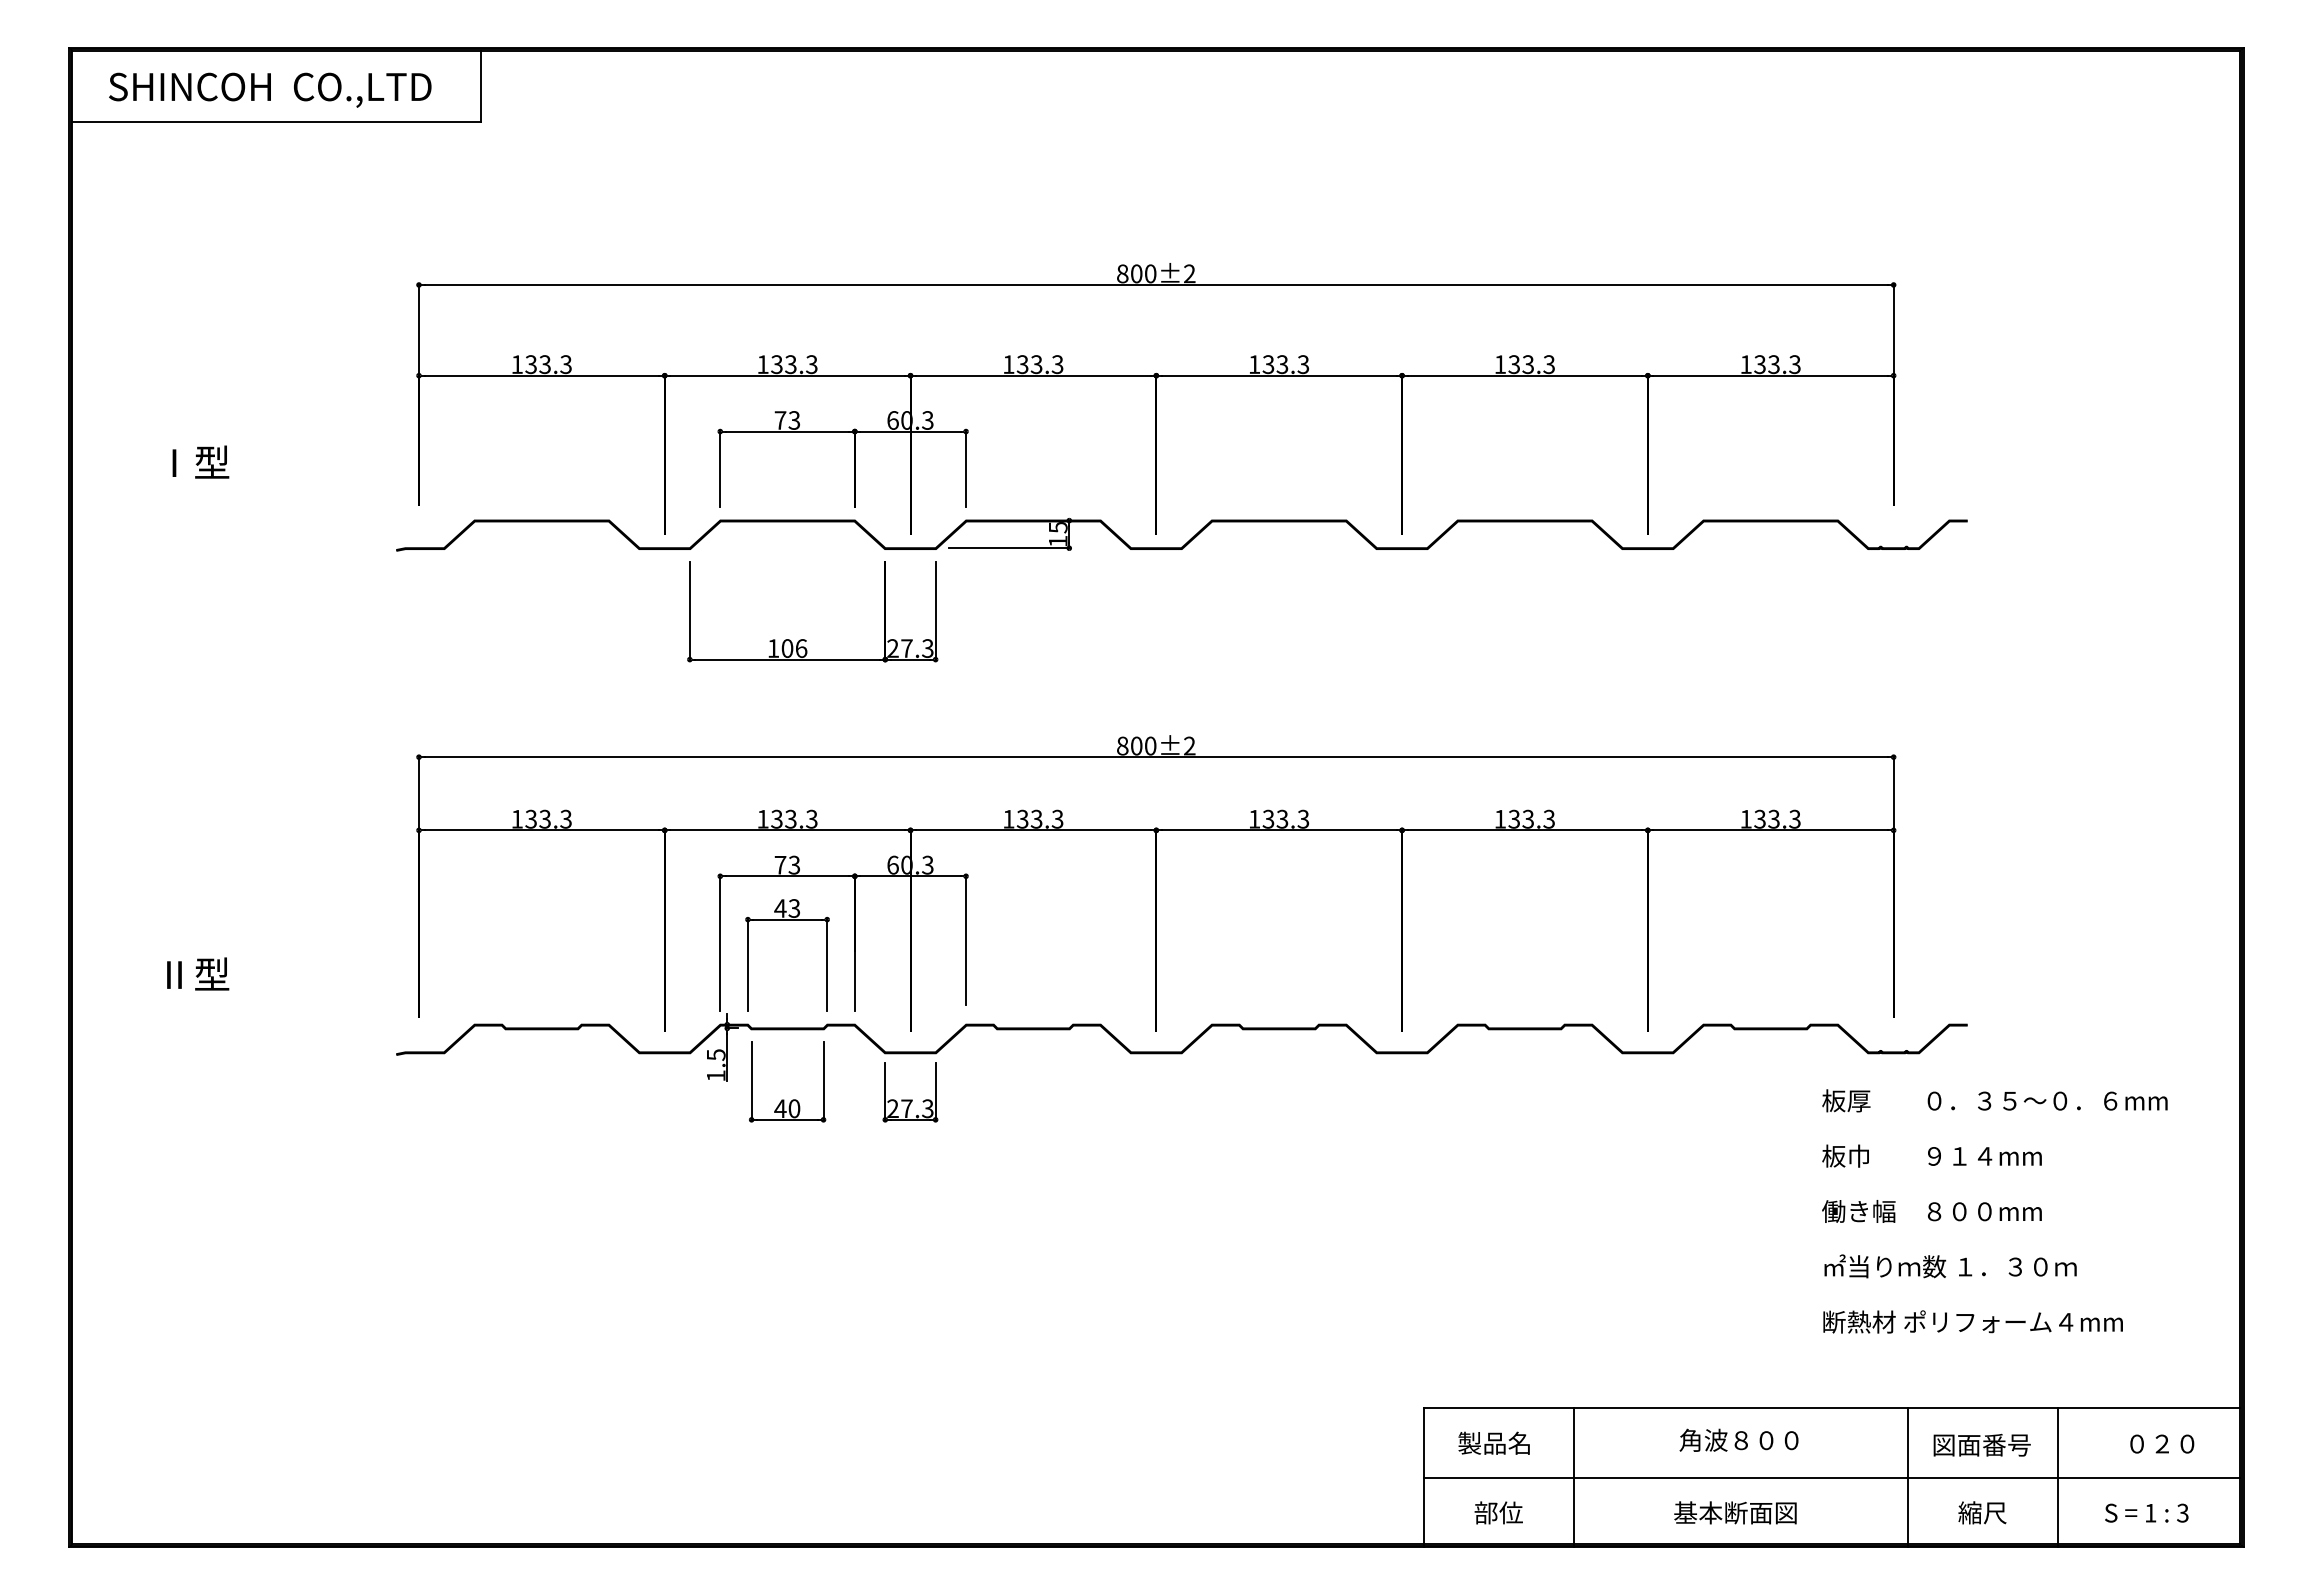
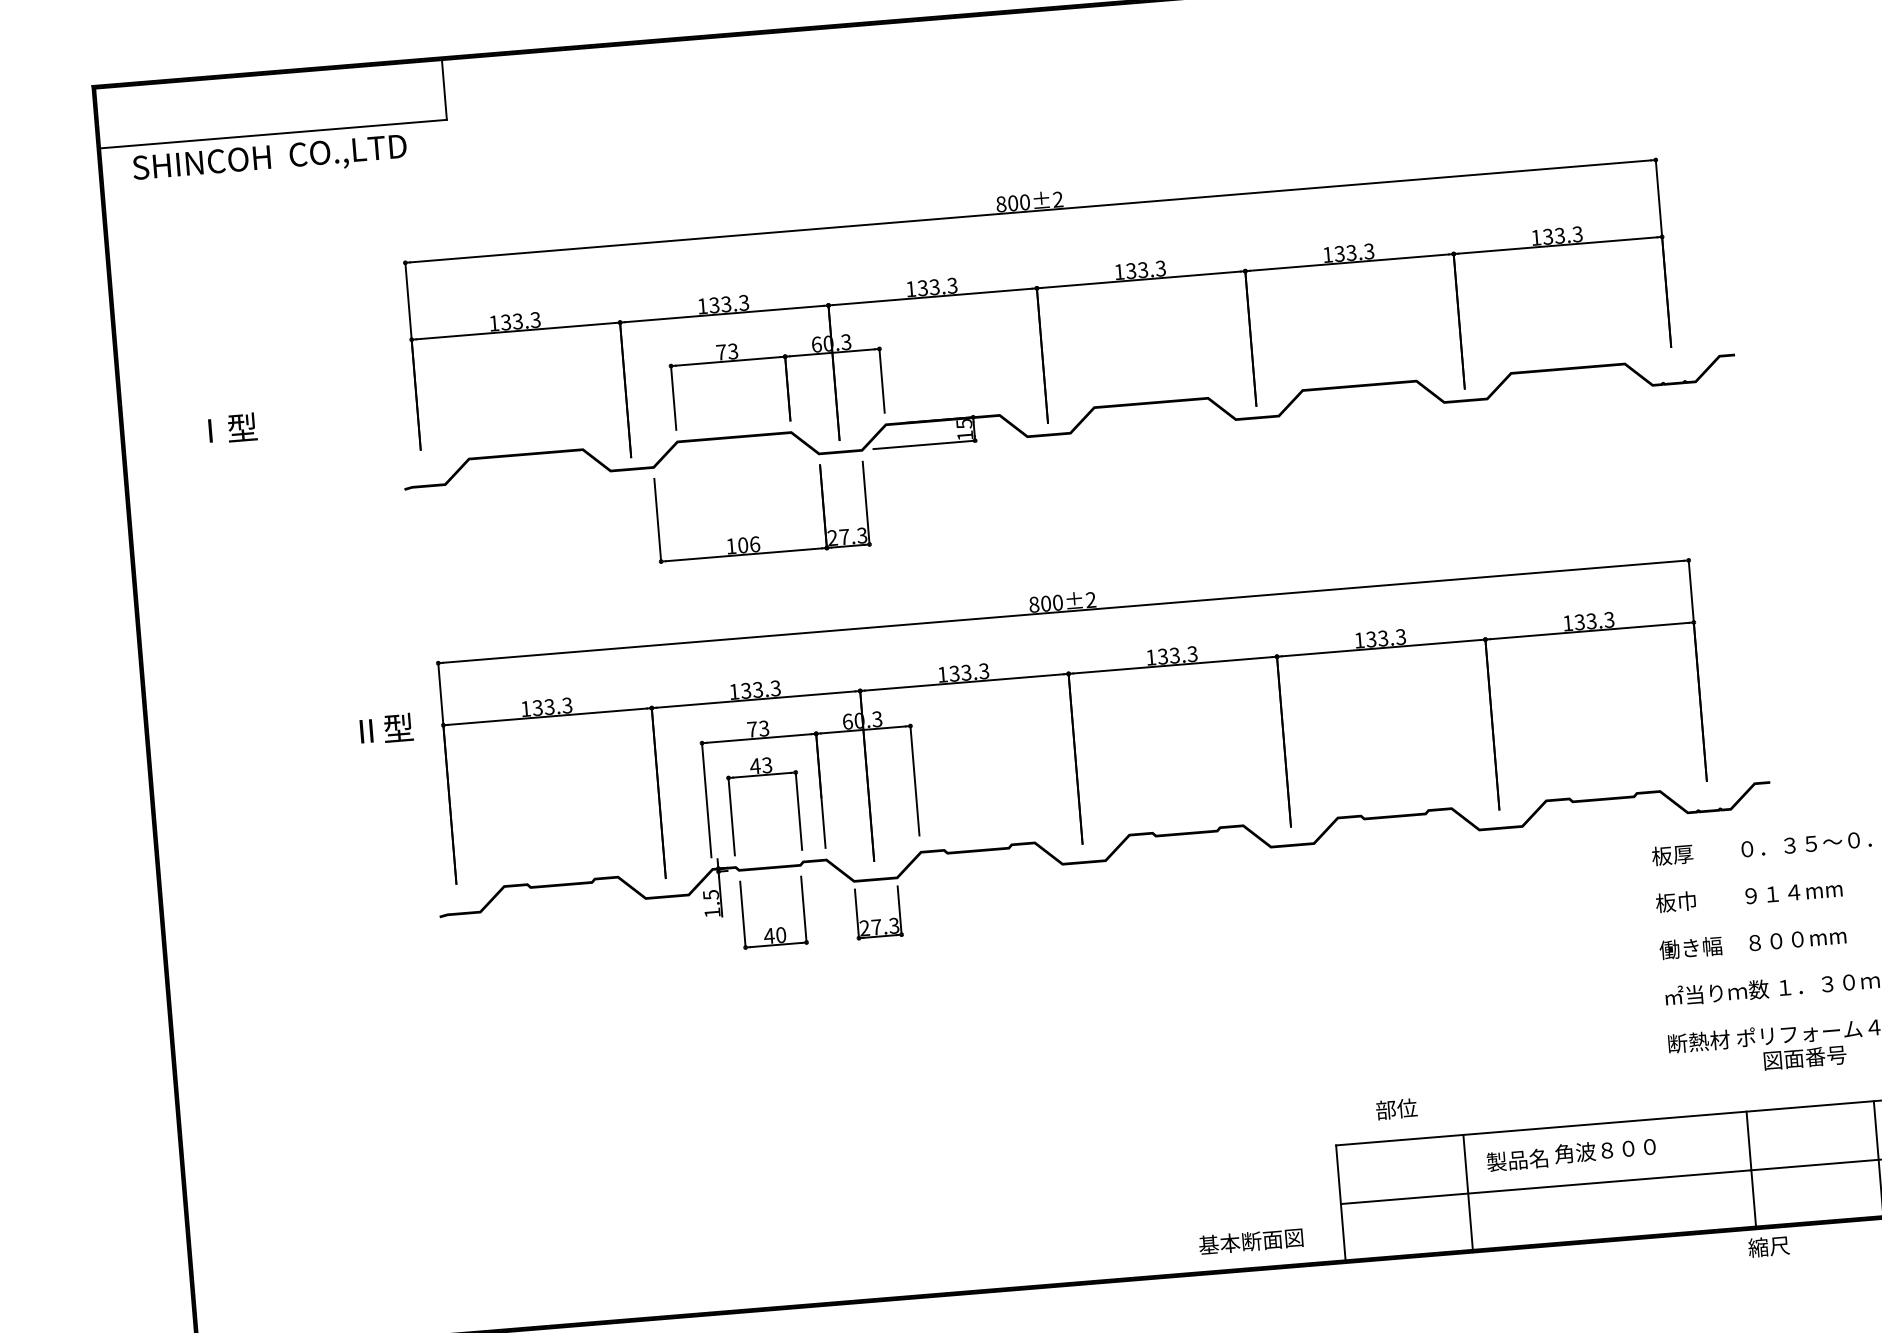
text: (270, 89) -> (270, 159), moved
text: (198, 973) -> (386, 728), moved
text: (1493, 1442) -> (1516, 1159), moved
text: (1981, 1444) -> (1804, 1057), moved
text: (1498, 1512) -> (1396, 1108), moved
text: (1735, 1512) -> (1251, 1241), moved
text: (1982, 1512) -> (1768, 1246), moved

